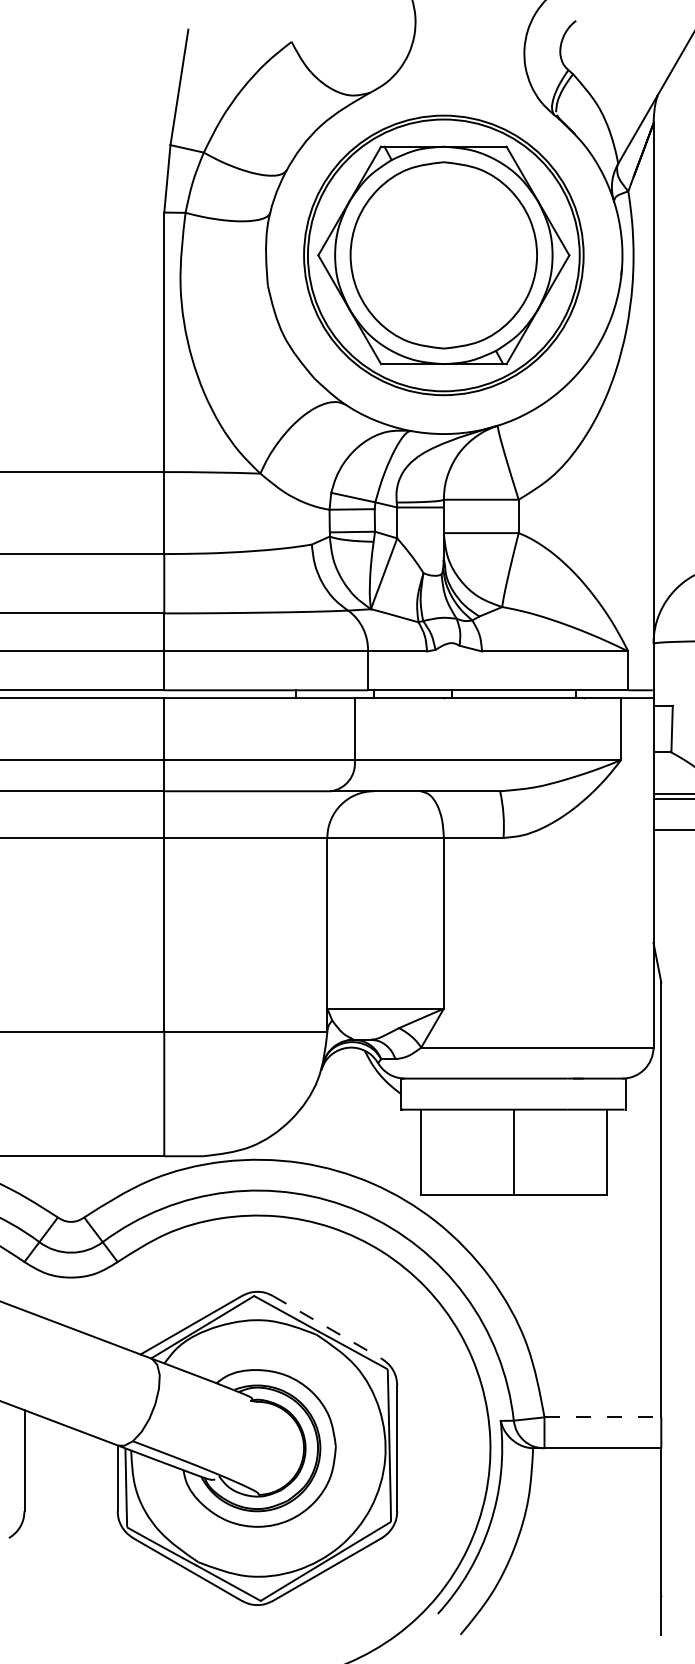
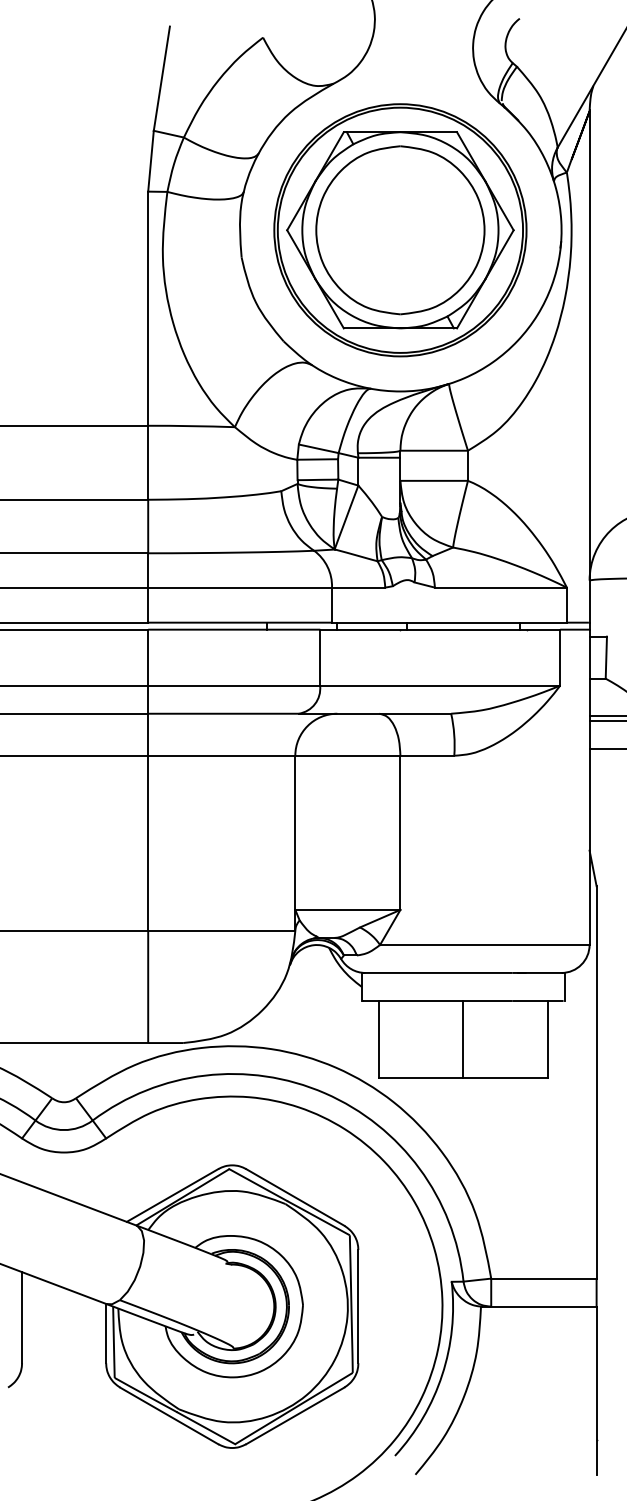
line: (327, 1327) -> (295, 1197), dashed -> solid
line: (602, 1417) -> (543, 1278), dashed -> solid

